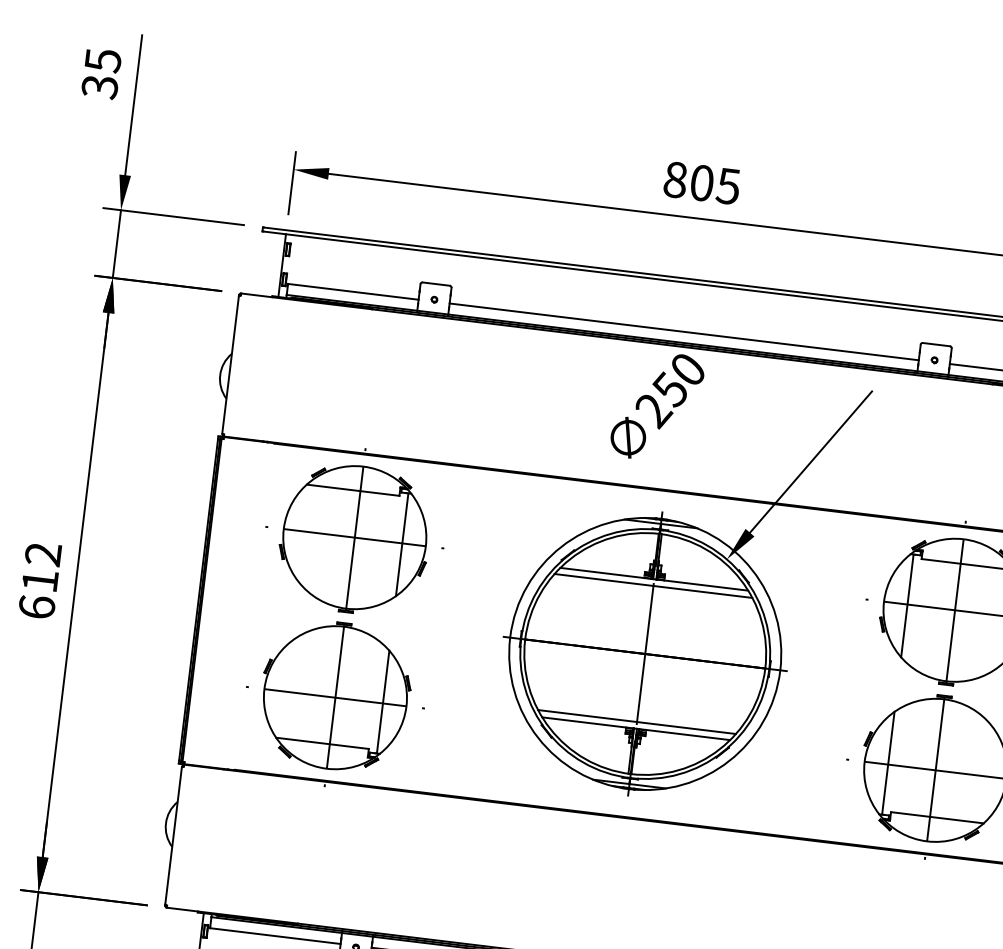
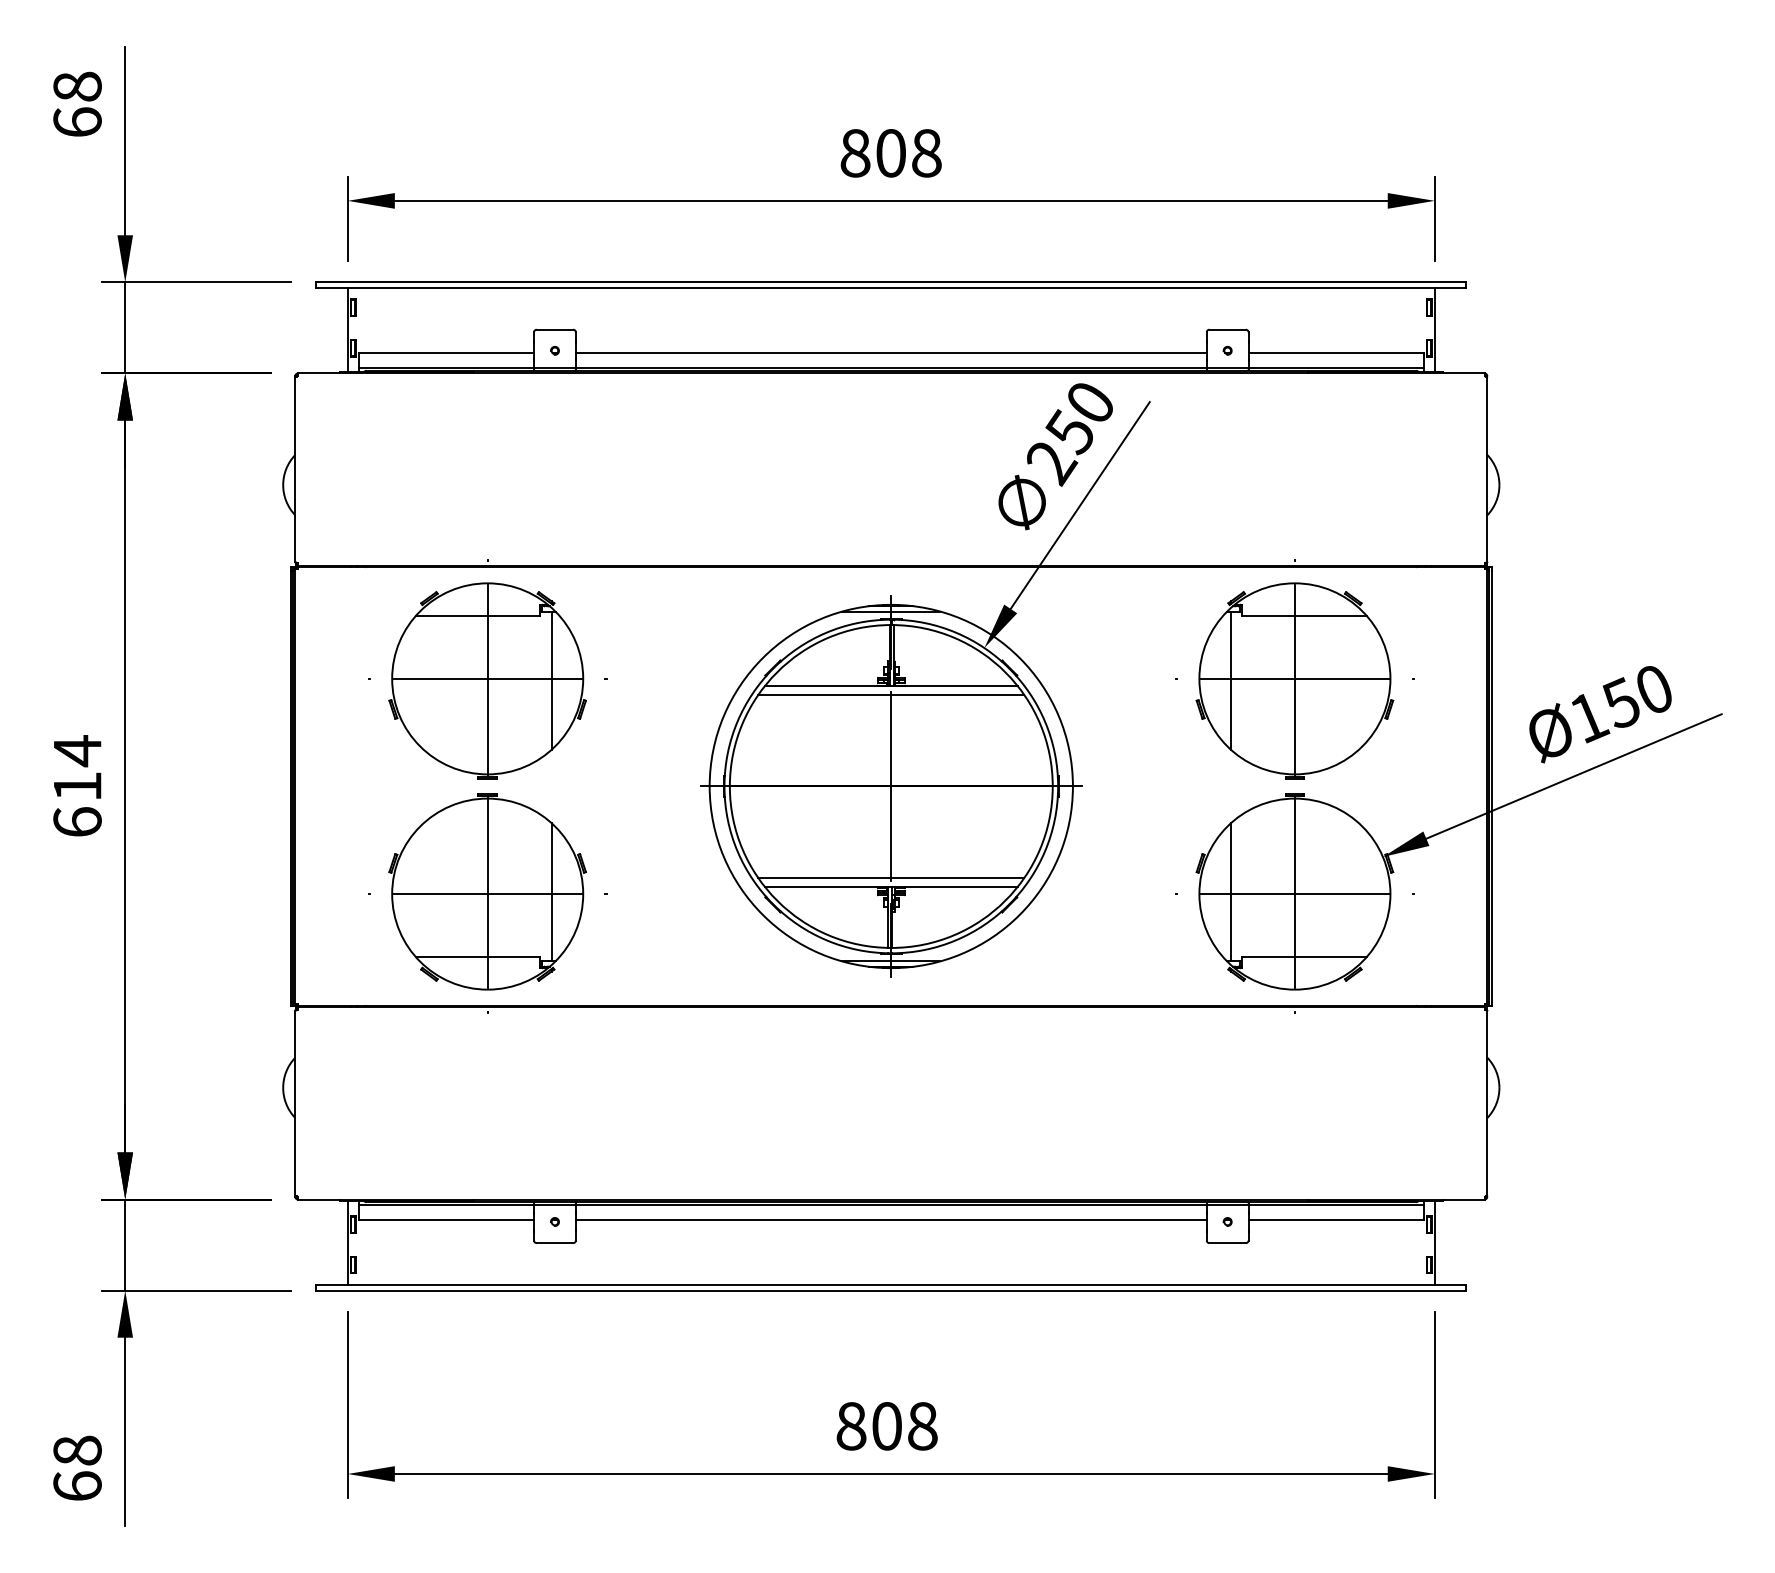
text: (101, 73) -> (77, 104), 35 -> 68
text: (728, 186) -> (926, 153), 805 -> 808
text: (657, 406) -> (1055, 456), moved
text: (43, 554) -> (77, 751), 612 -> 614

